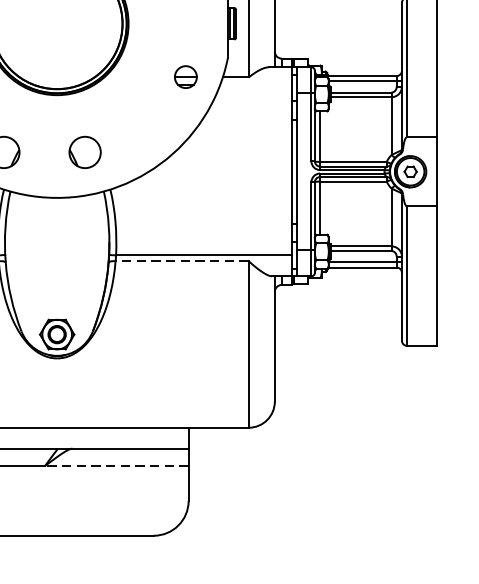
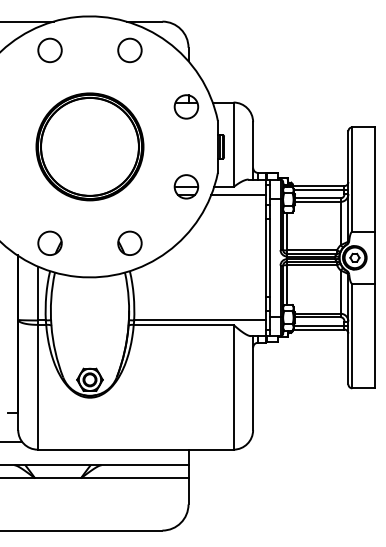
part: (185, 76) -> (186, 186), size x1.43
line: (255, 88) -> (238, 195), added
part: (84, 151) -> (129, 242), moved
line: (181, 260) -> (183, 324), dashed -> solid
line: (116, 466) -> (134, 478), dashed -> solid

